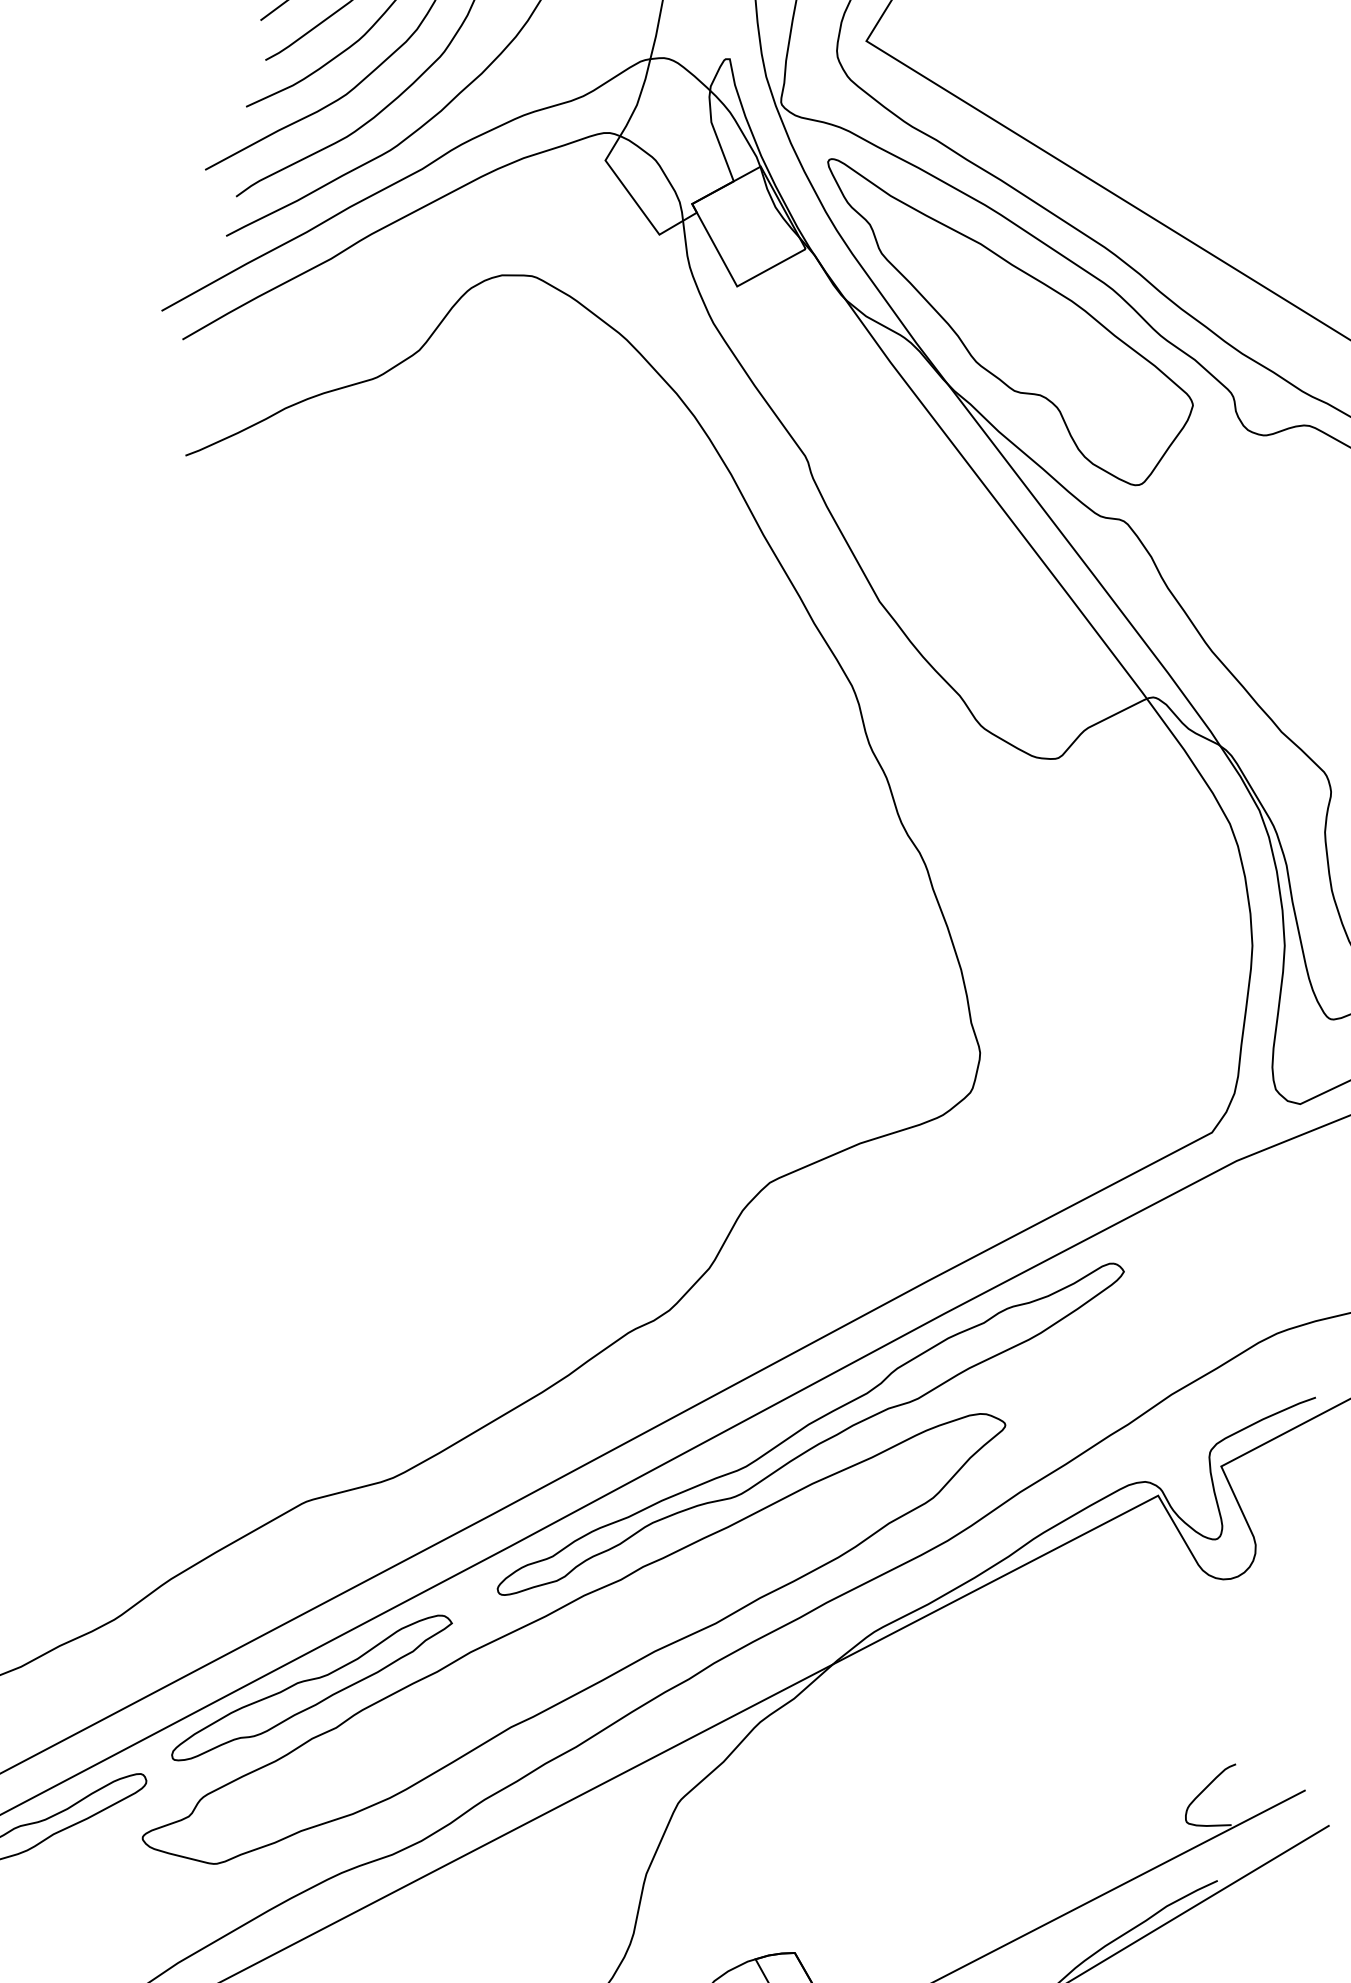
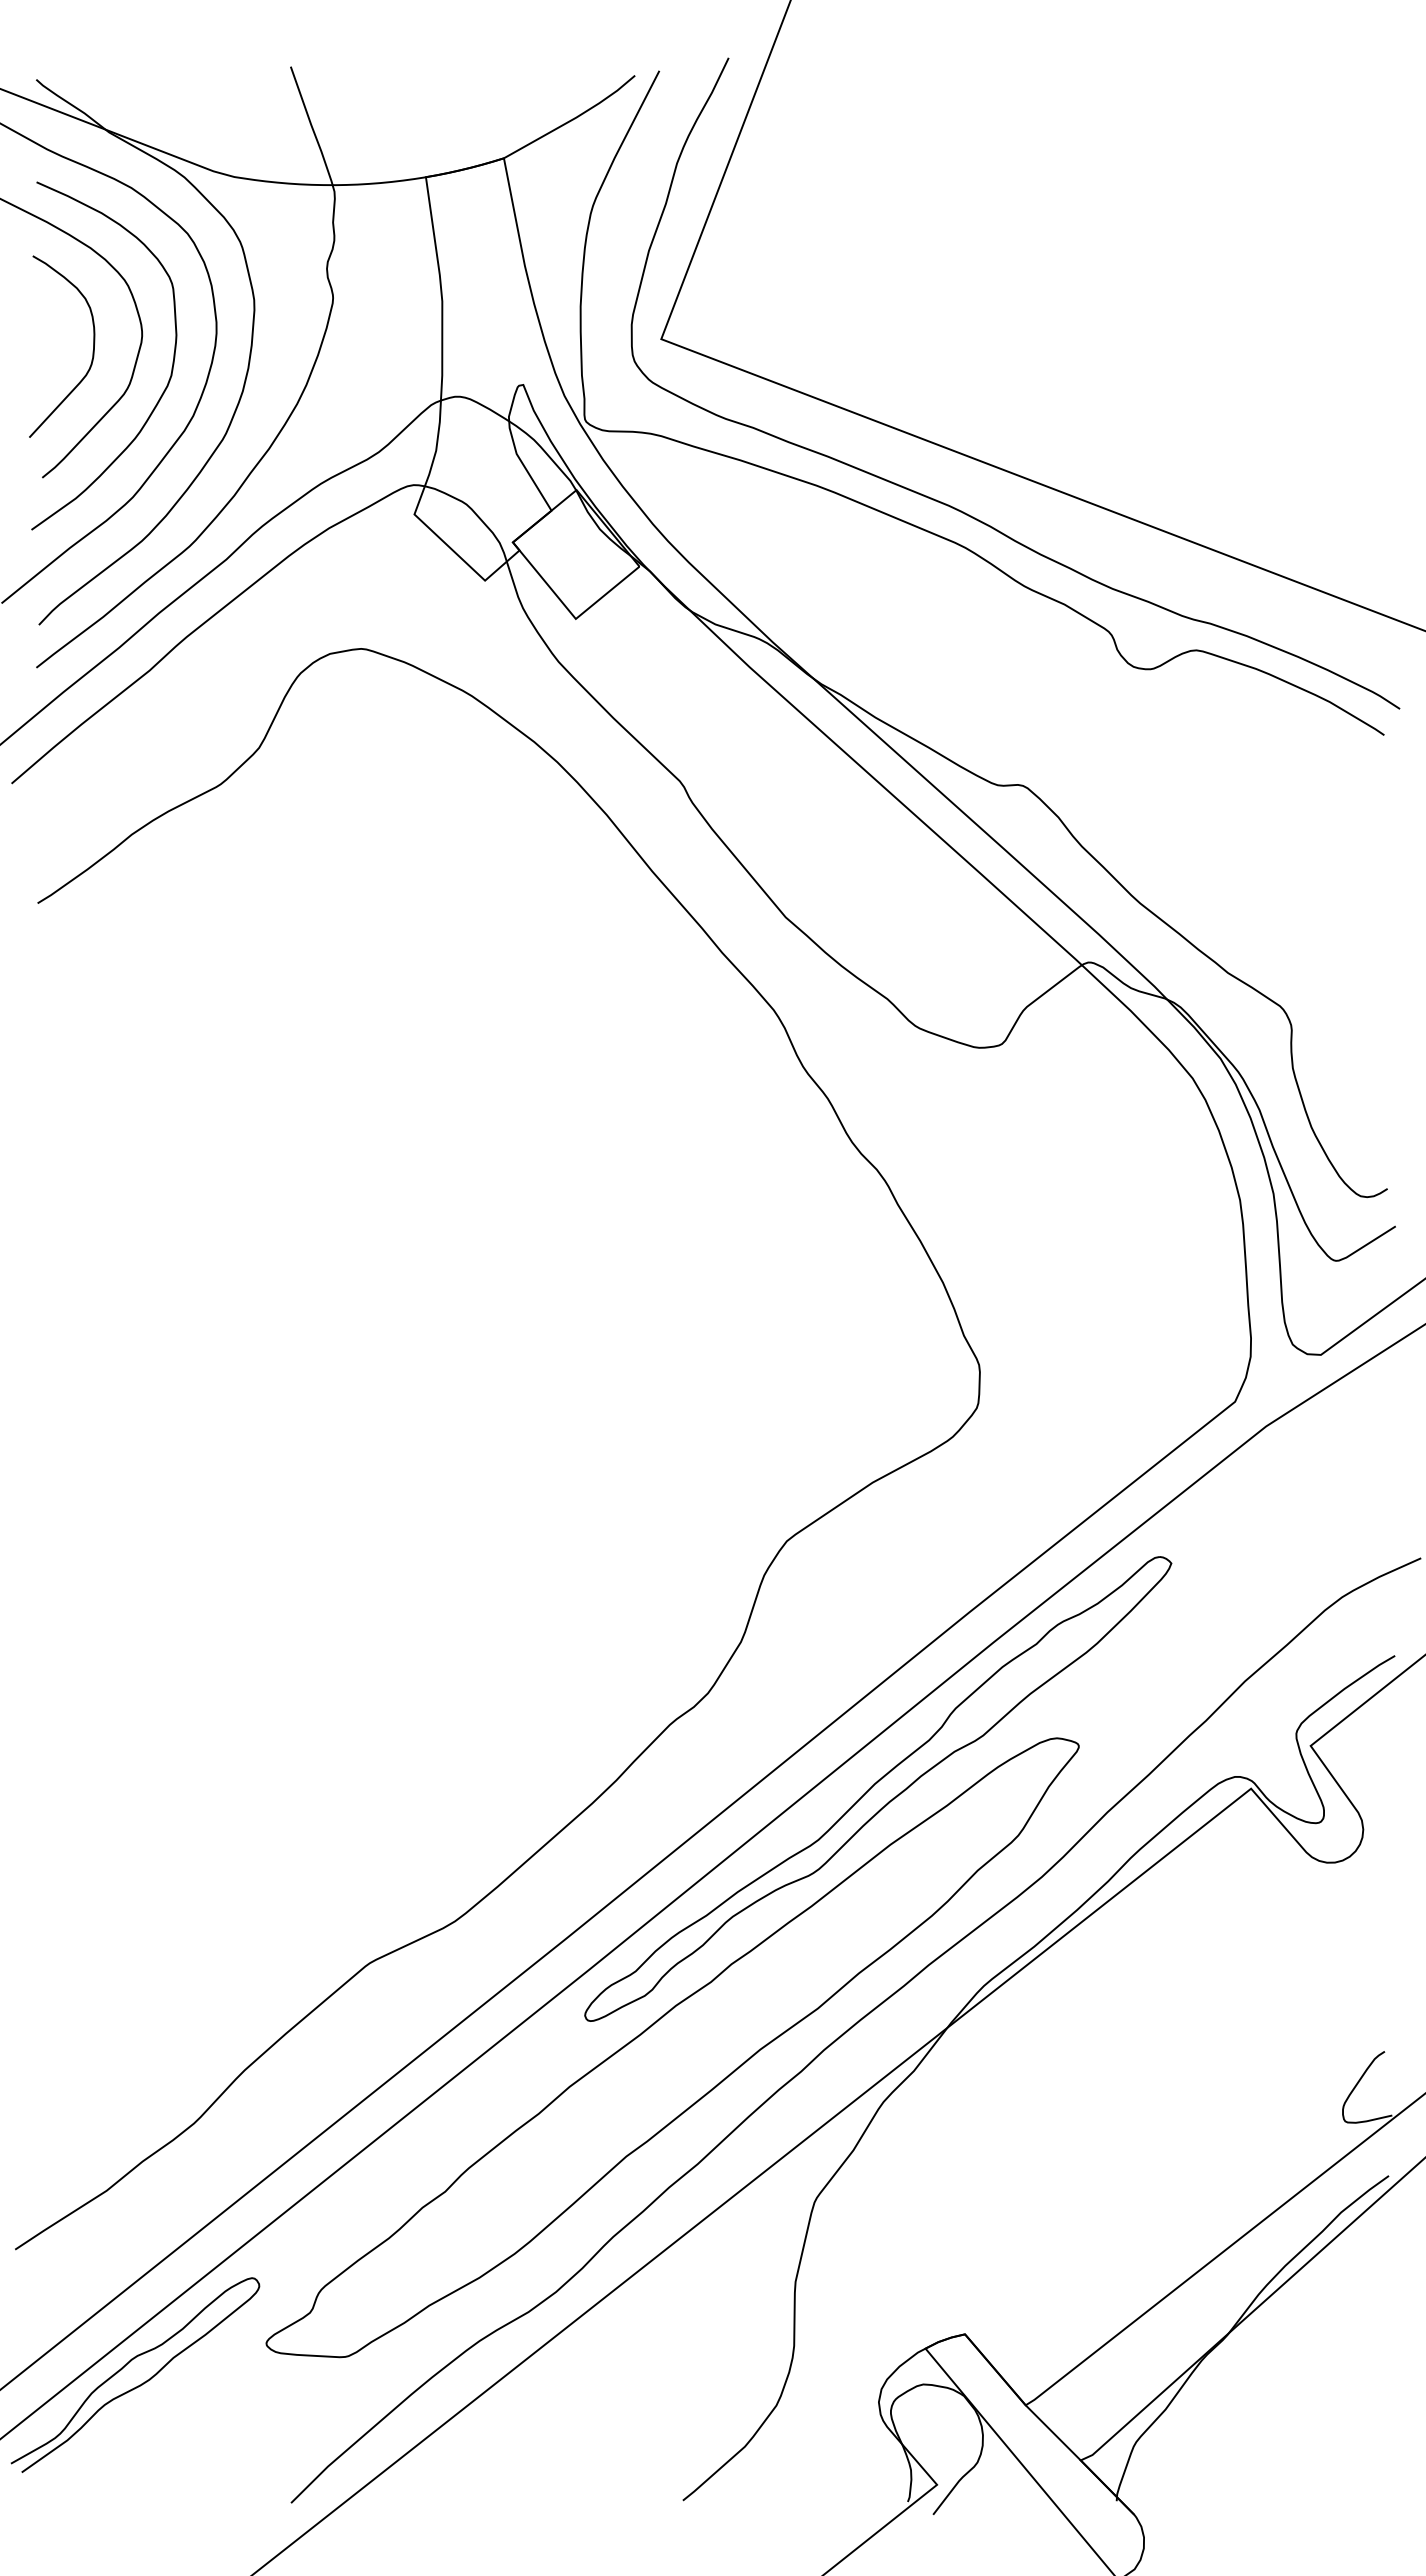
part: (1002, 326) -> (858, 607), removed
part: (312, 1688) -> (412, 2155), removed

